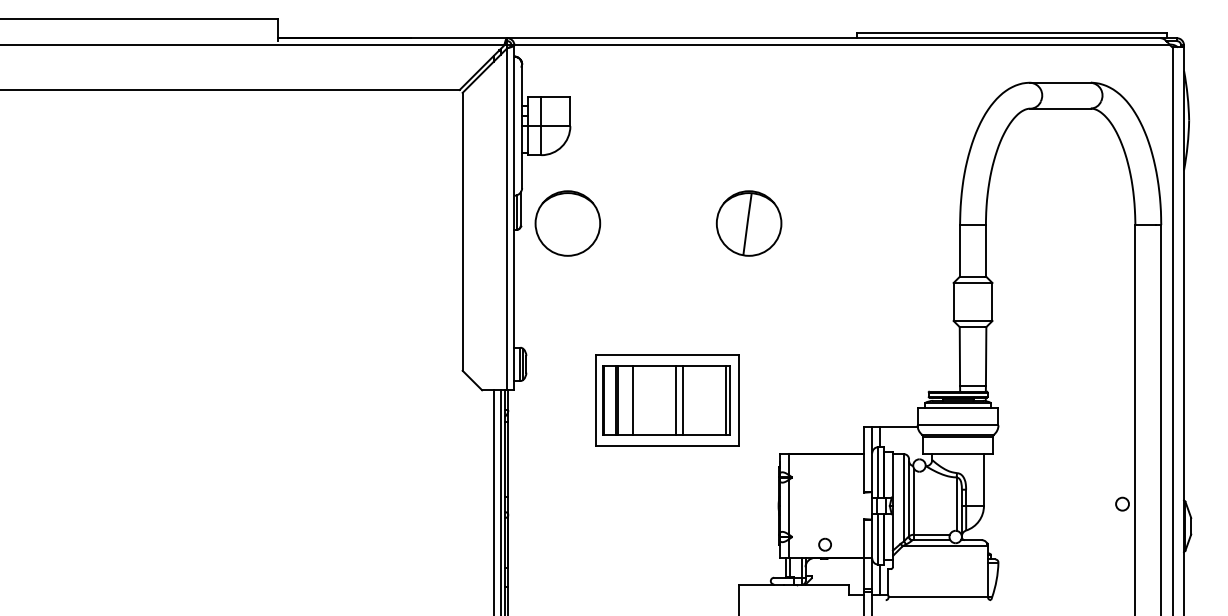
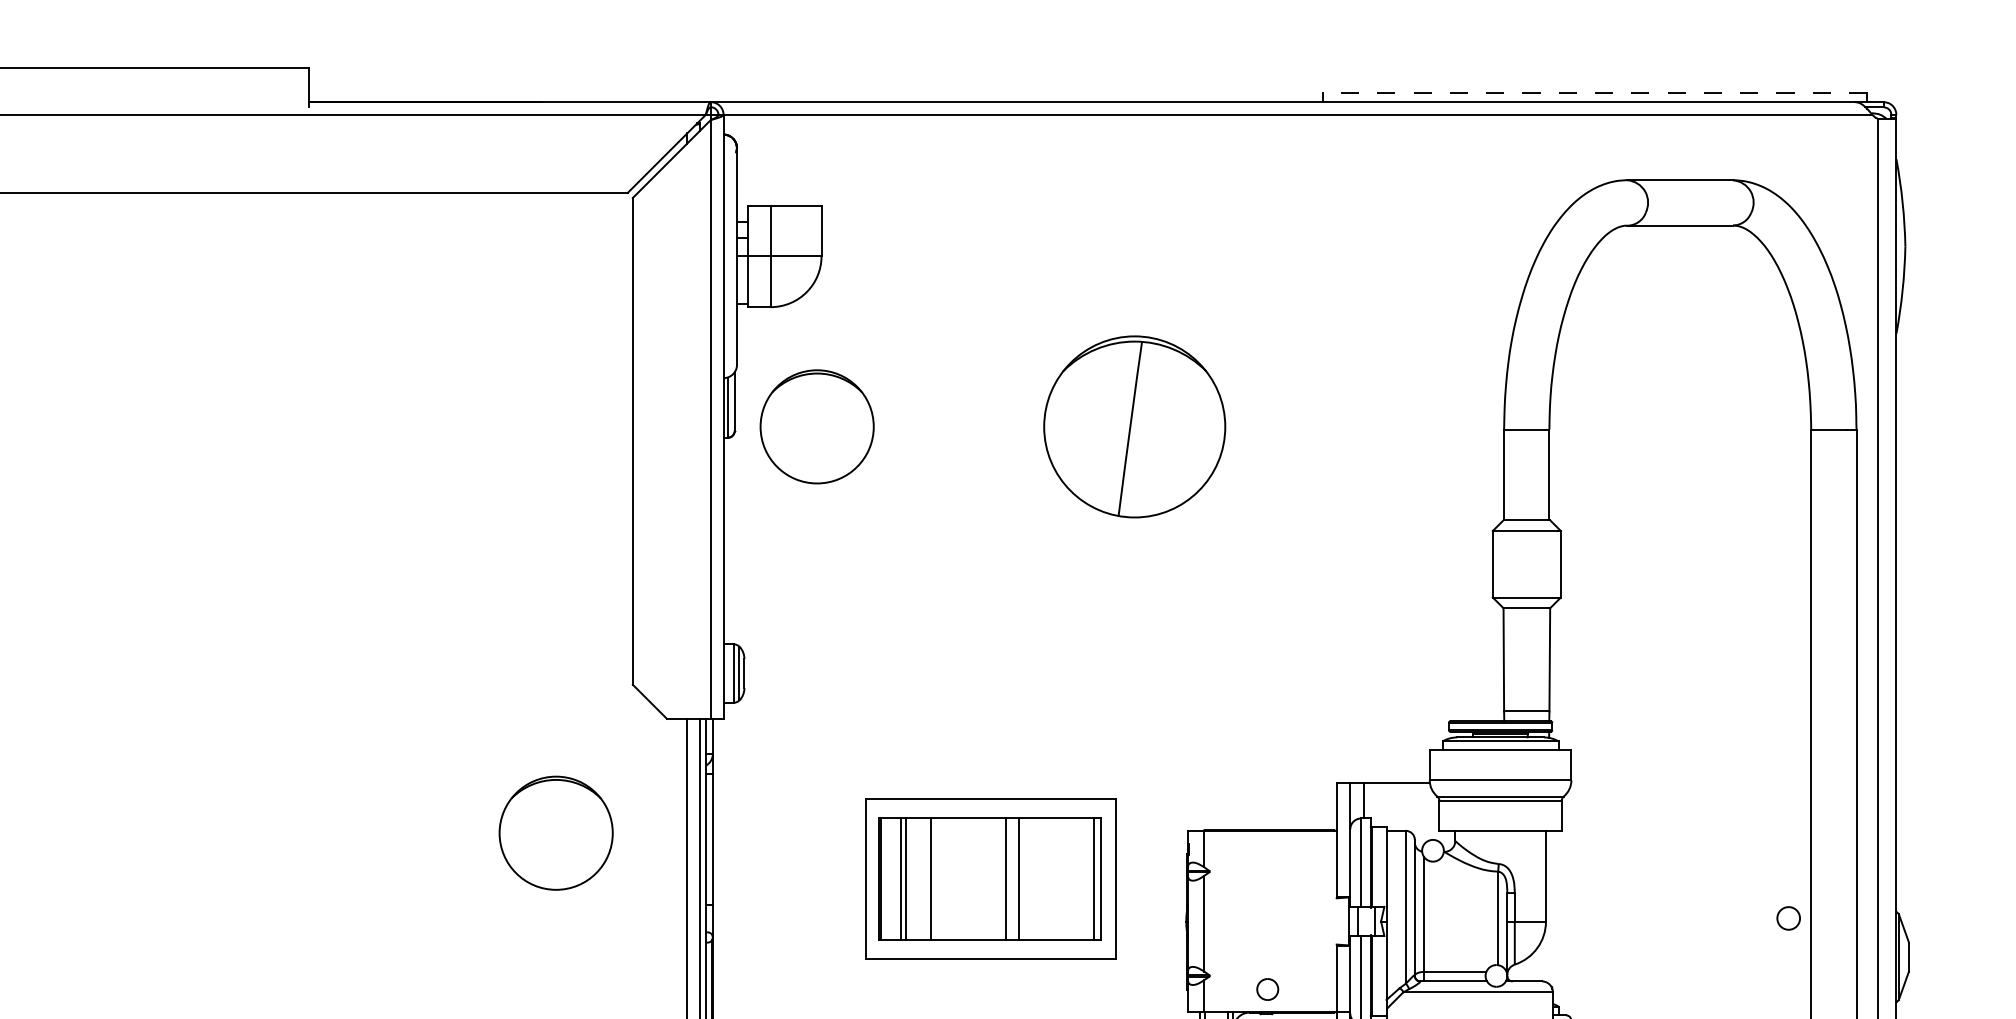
line: (1011, 33) -> (1594, 93), solid -> dashed
part: (748, 223) -> (1133, 426), size x1.6
part: (667, 400) -> (991, 878), moved
part: (418, 455) -> (555, 833), added

